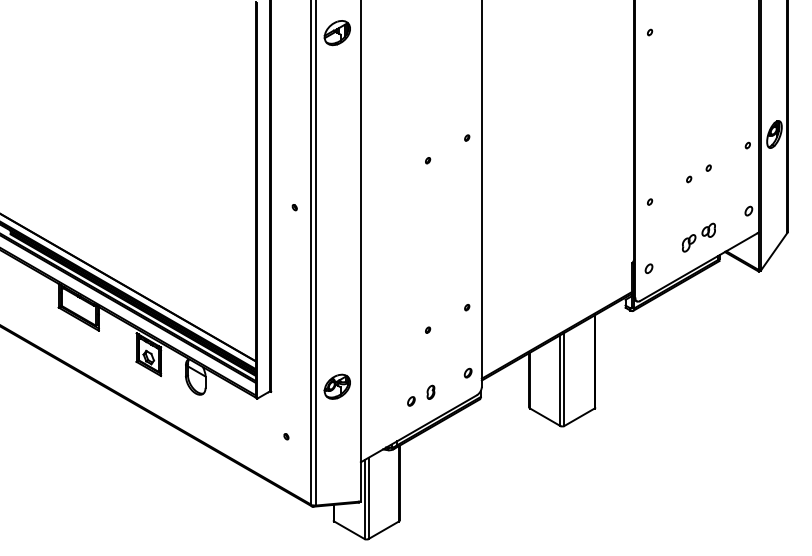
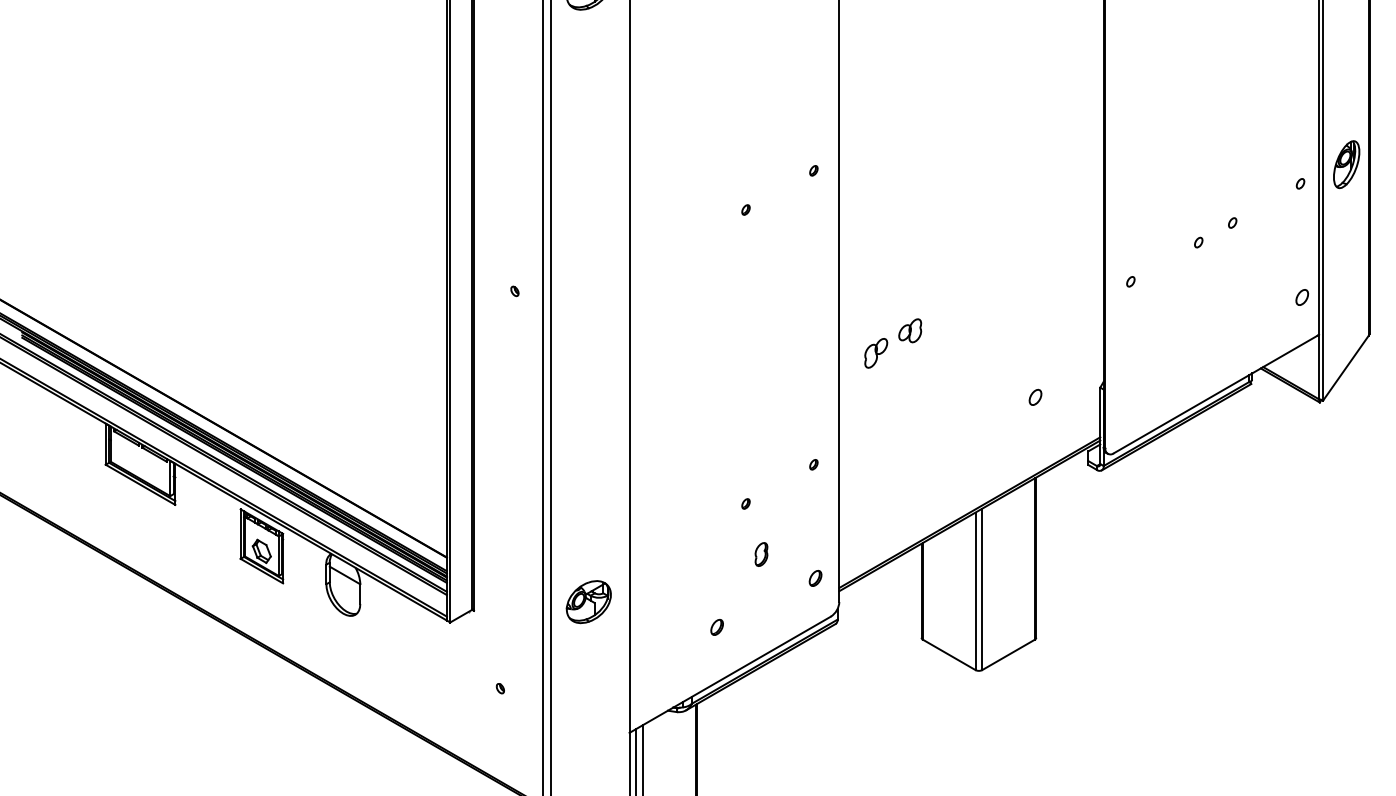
part: (698, 237) -> (892, 343), moved
part: (648, 268) -> (1034, 396), moved
part: (430, 391) -> (760, 552), moved

